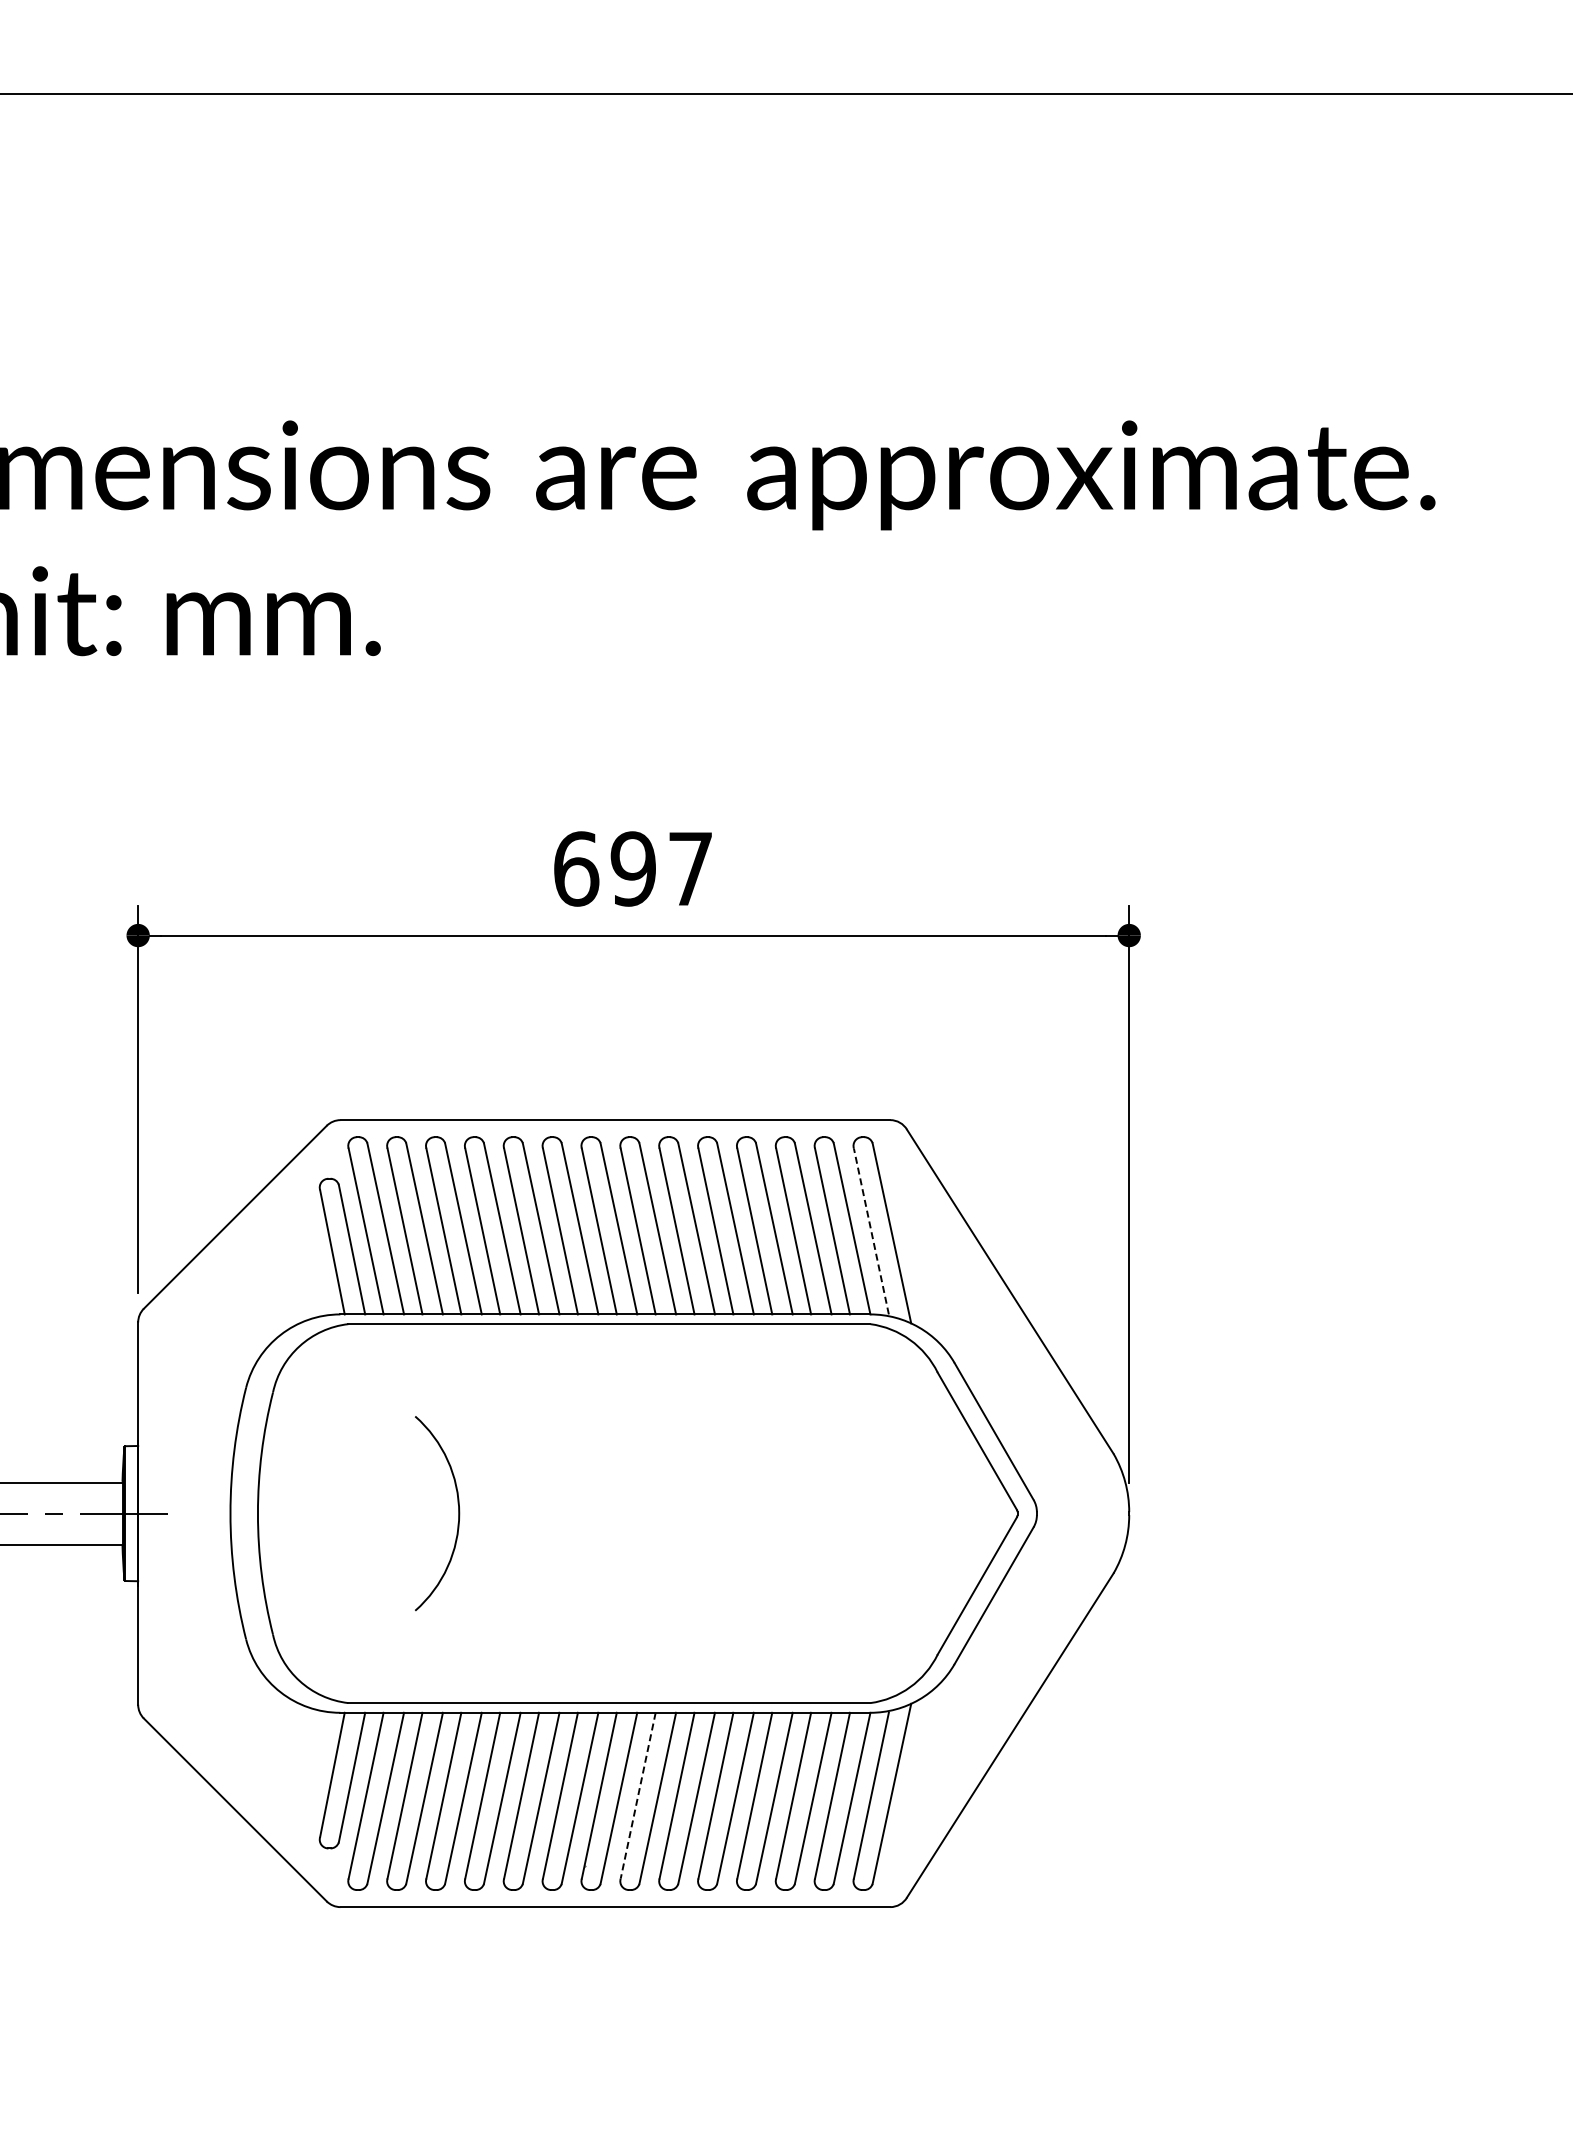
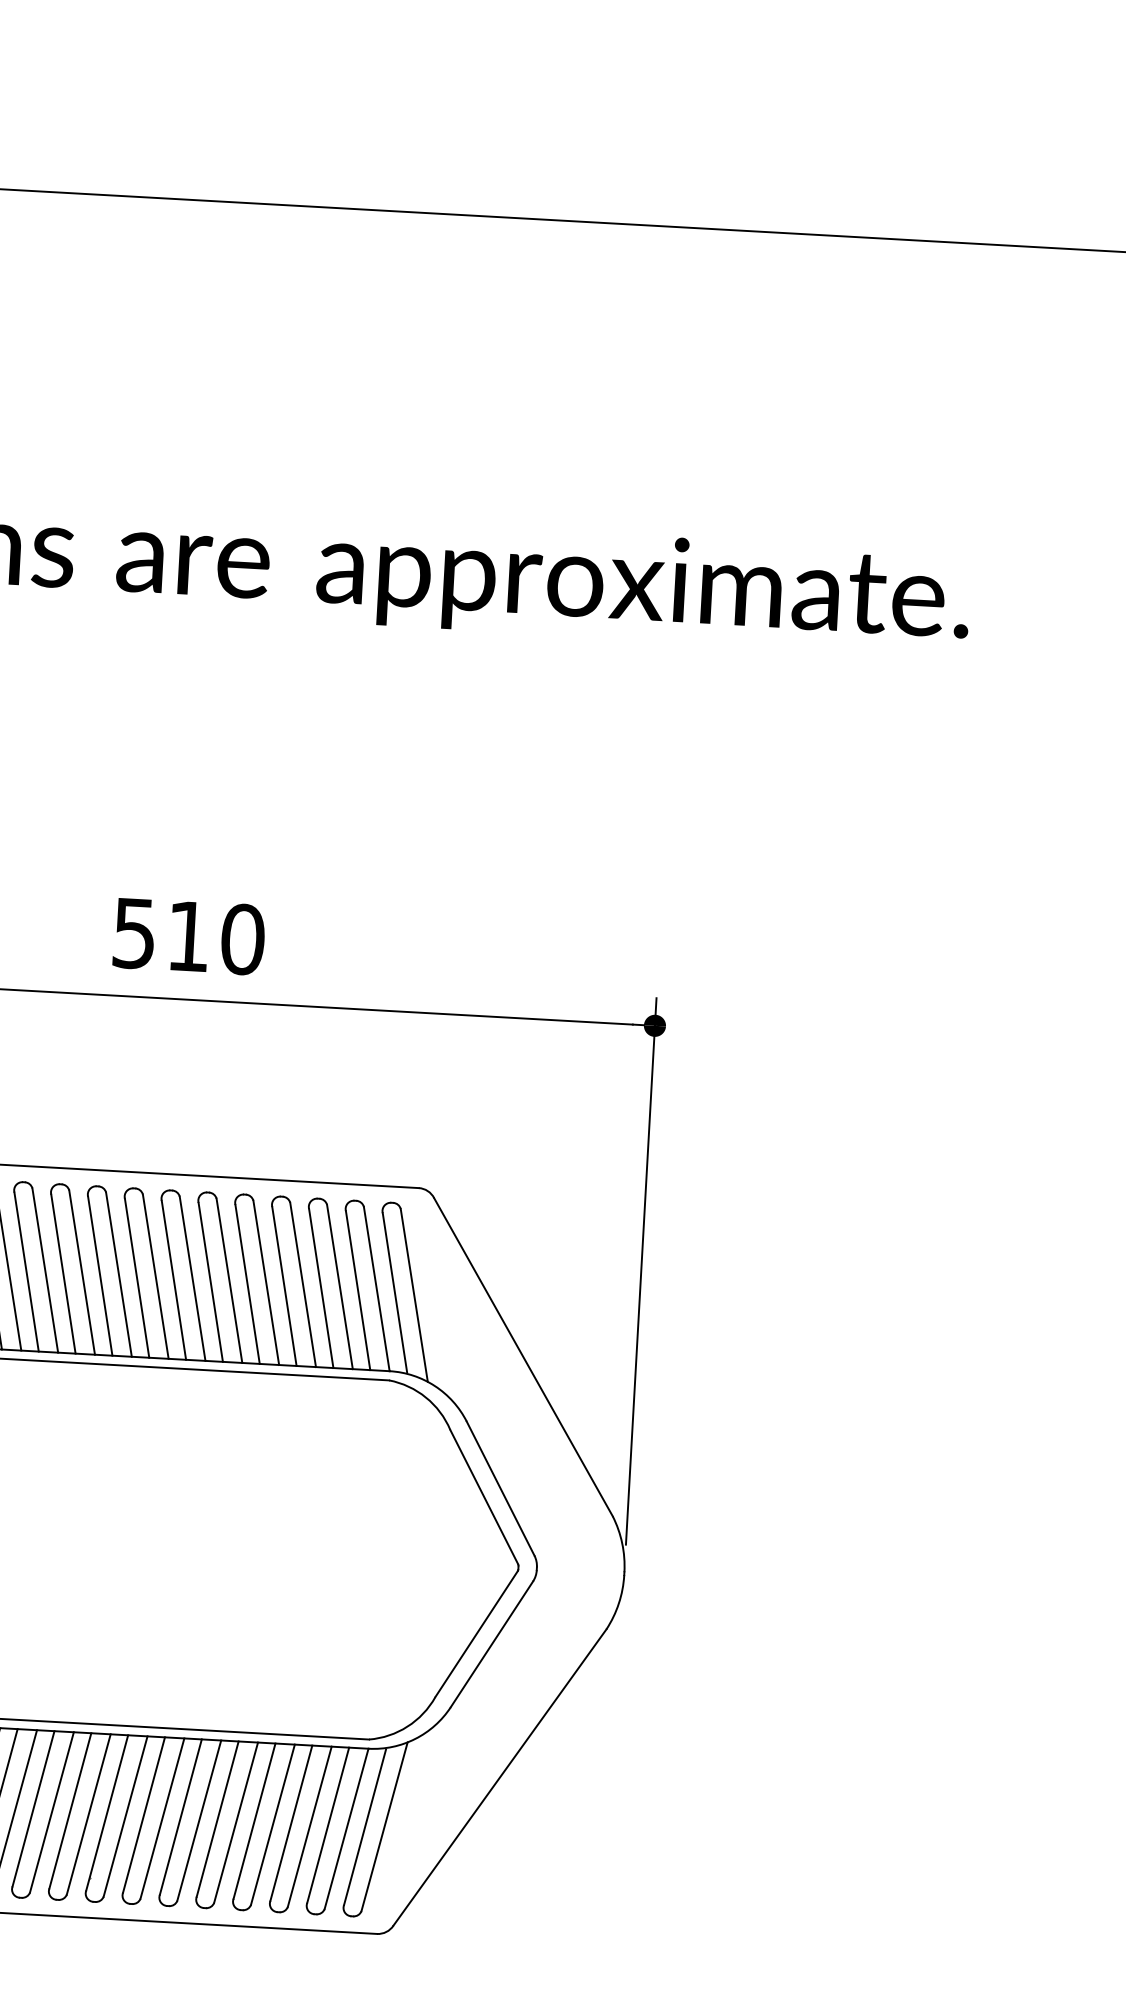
text: (633, 868) -> (188, 936), 697 -> 510
line: (871, 1231) -> (395, 1292), dashed -> solid
line: (638, 1795) -> (144, 1814), dashed -> solid

